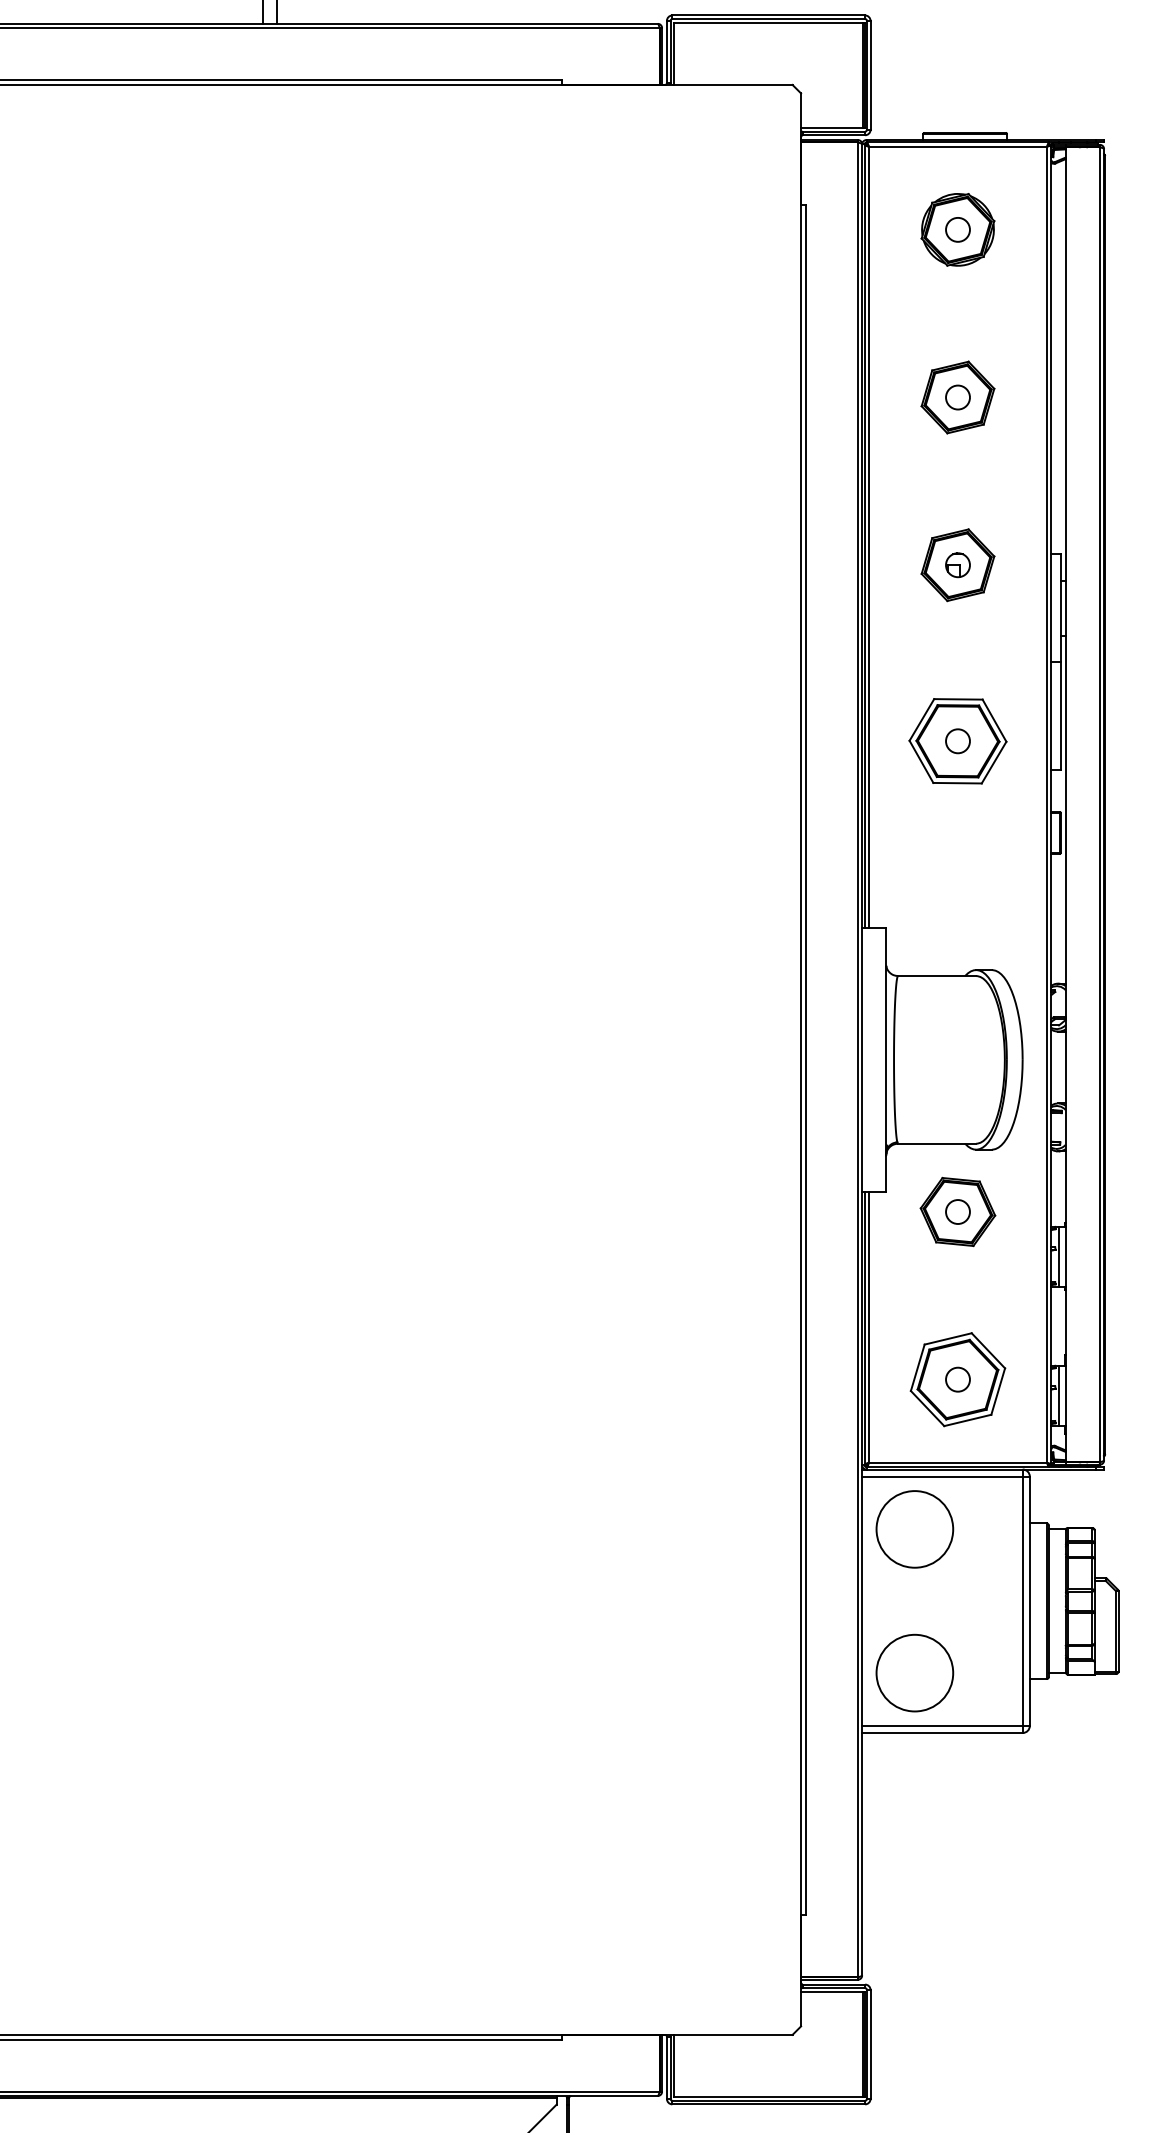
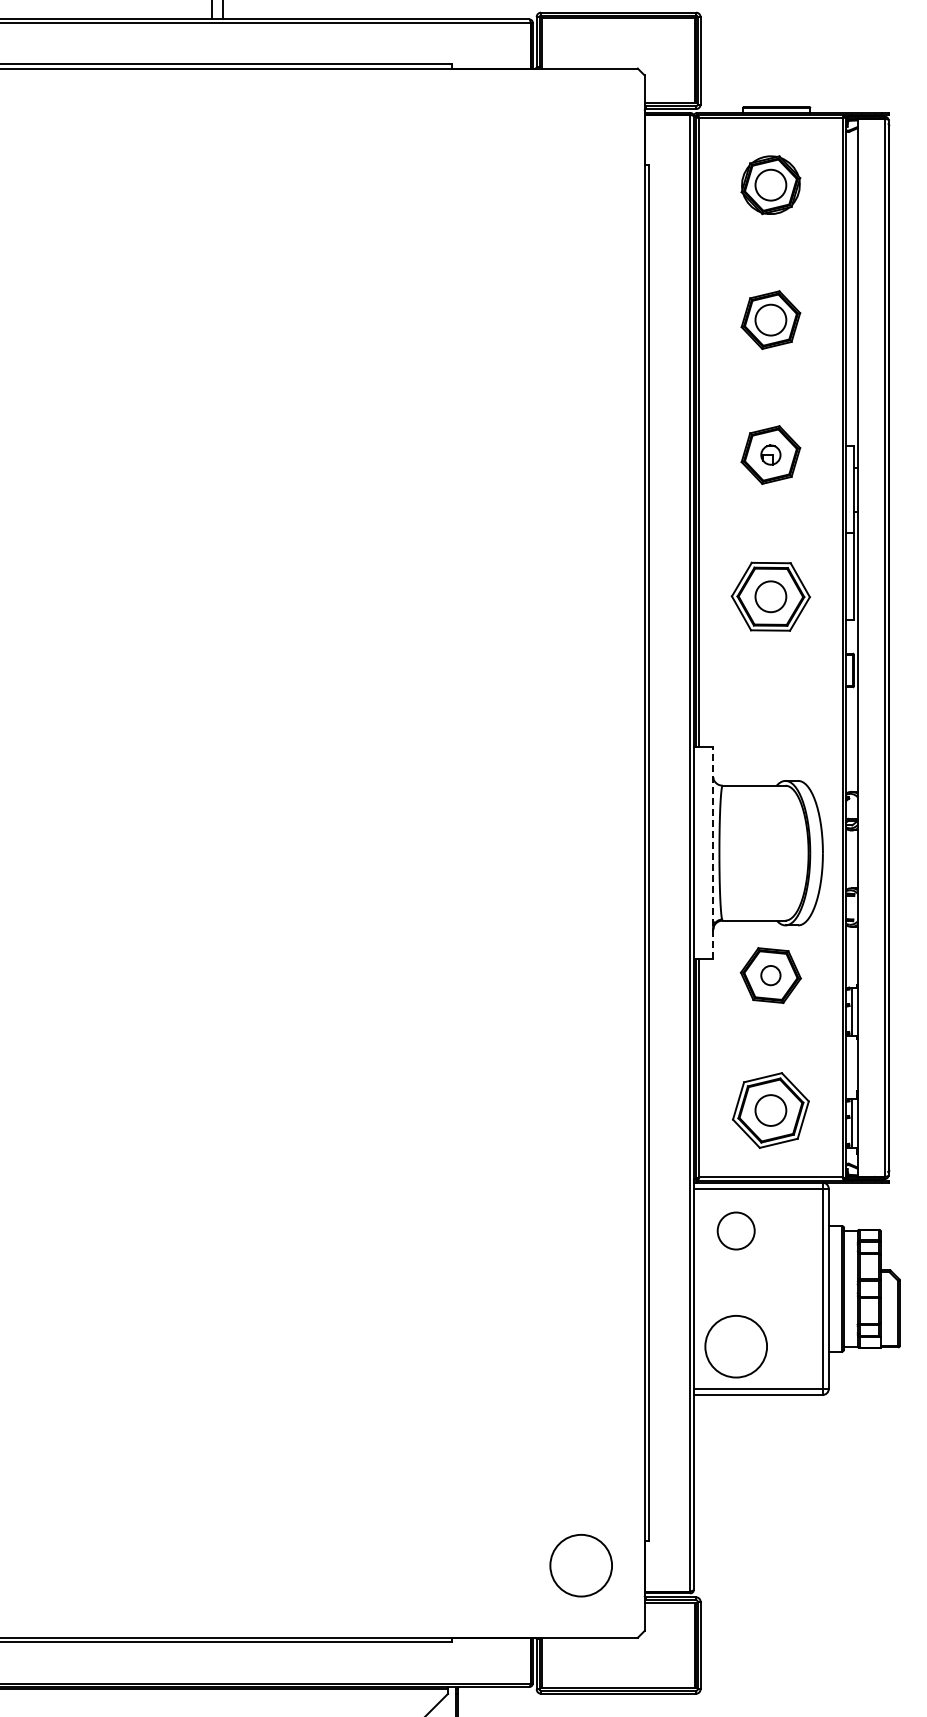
circle: (957, 228) -> (770, 184), size x1.6
circle: (957, 396) -> (770, 319), size x1.6
circle: (957, 740) -> (770, 596), size x1.6
line: (886, 1059) -> (713, 852), solid -> dashed
circle: (957, 1379) -> (770, 1110), size x1.6
circle: (915, 1528) -> (736, 1230), size x0.6
circle: (721, 1945) -> (580, 1565), added

